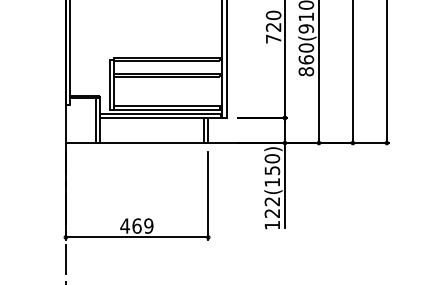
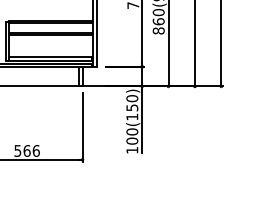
text: (272, 207) -> (132, 136), 122(150) -> 100(150)
text: (136, 225) -> (26, 150), 469 -> 566

